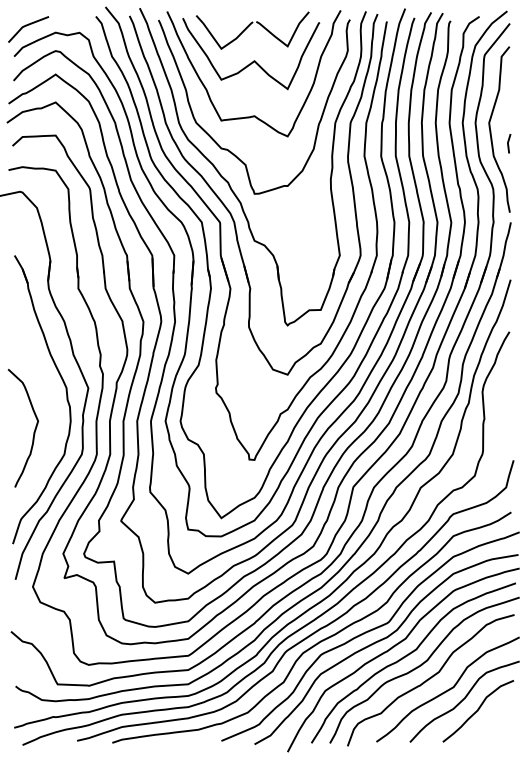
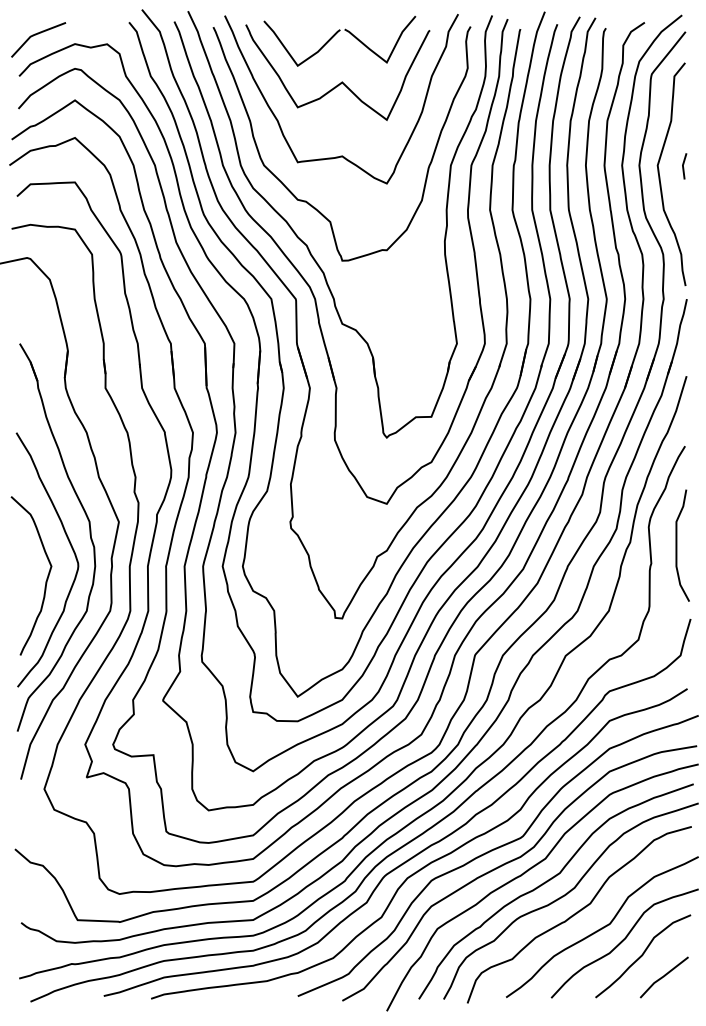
line: (508, 143) -> (683, 166), moved
curve: (503, 405) -> (677, 545), added
curve: (53, 407) -> (71, 548), added
line: (493, 727) -> (663, 977), added

